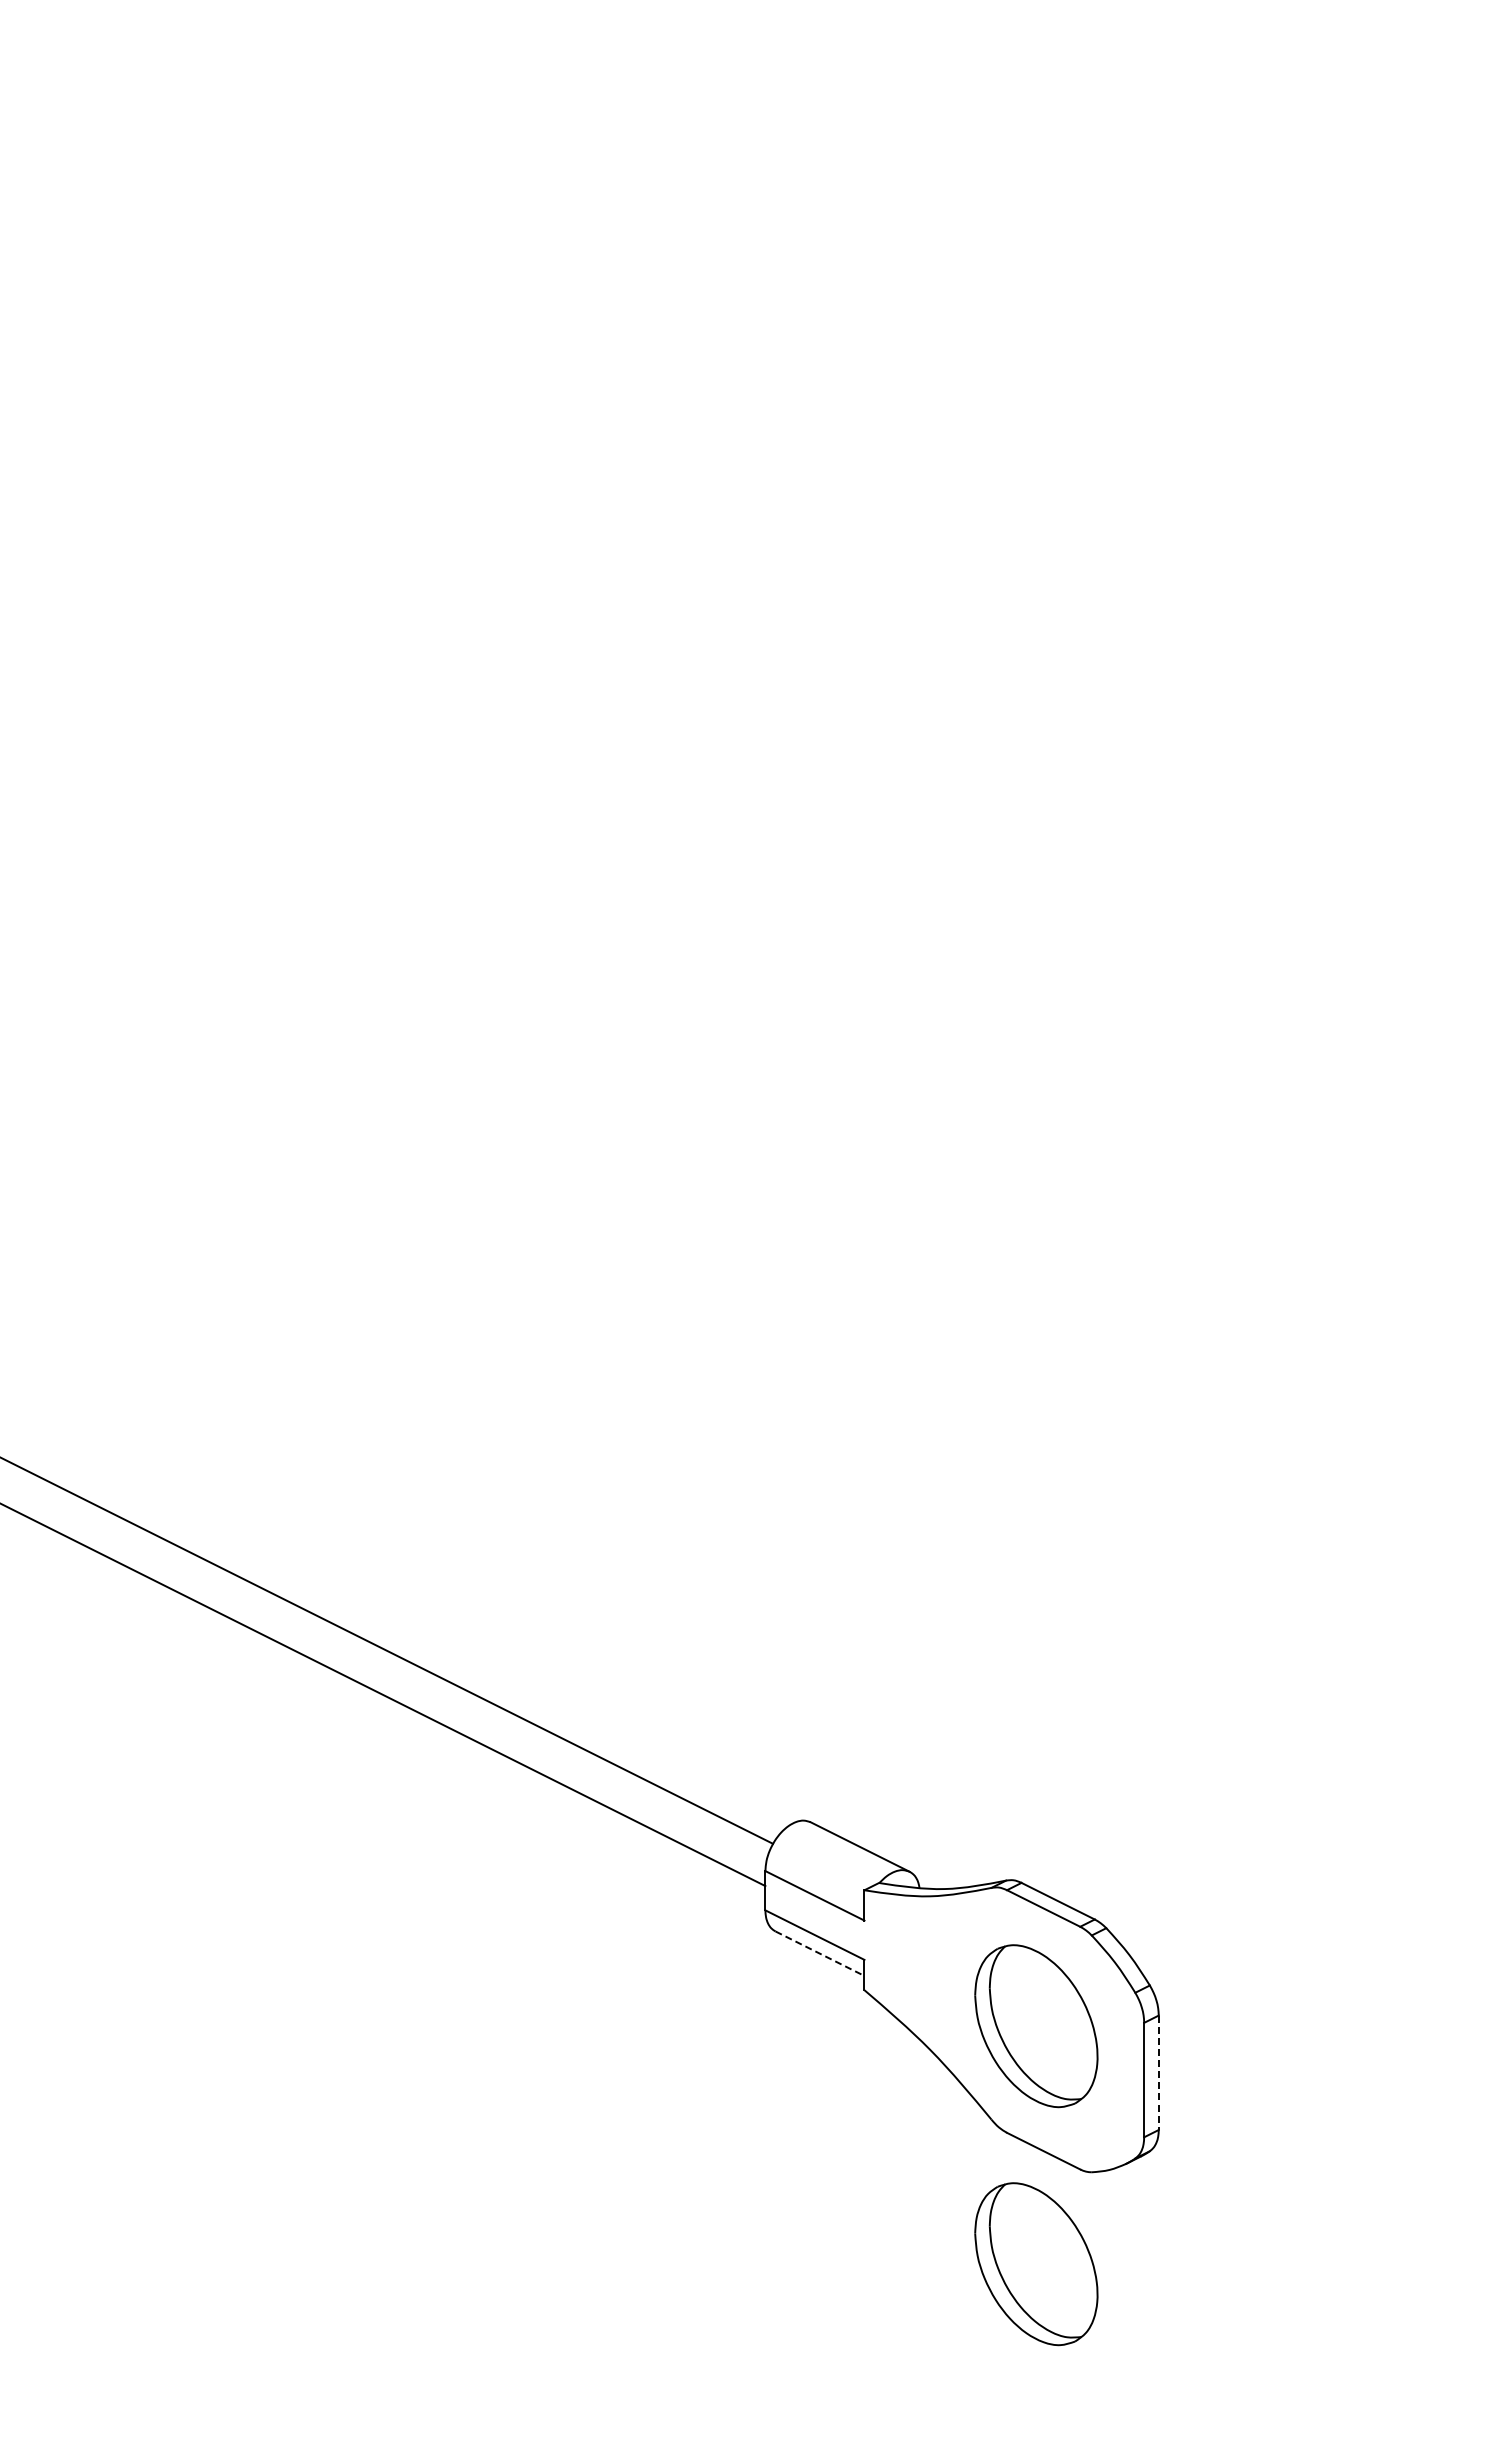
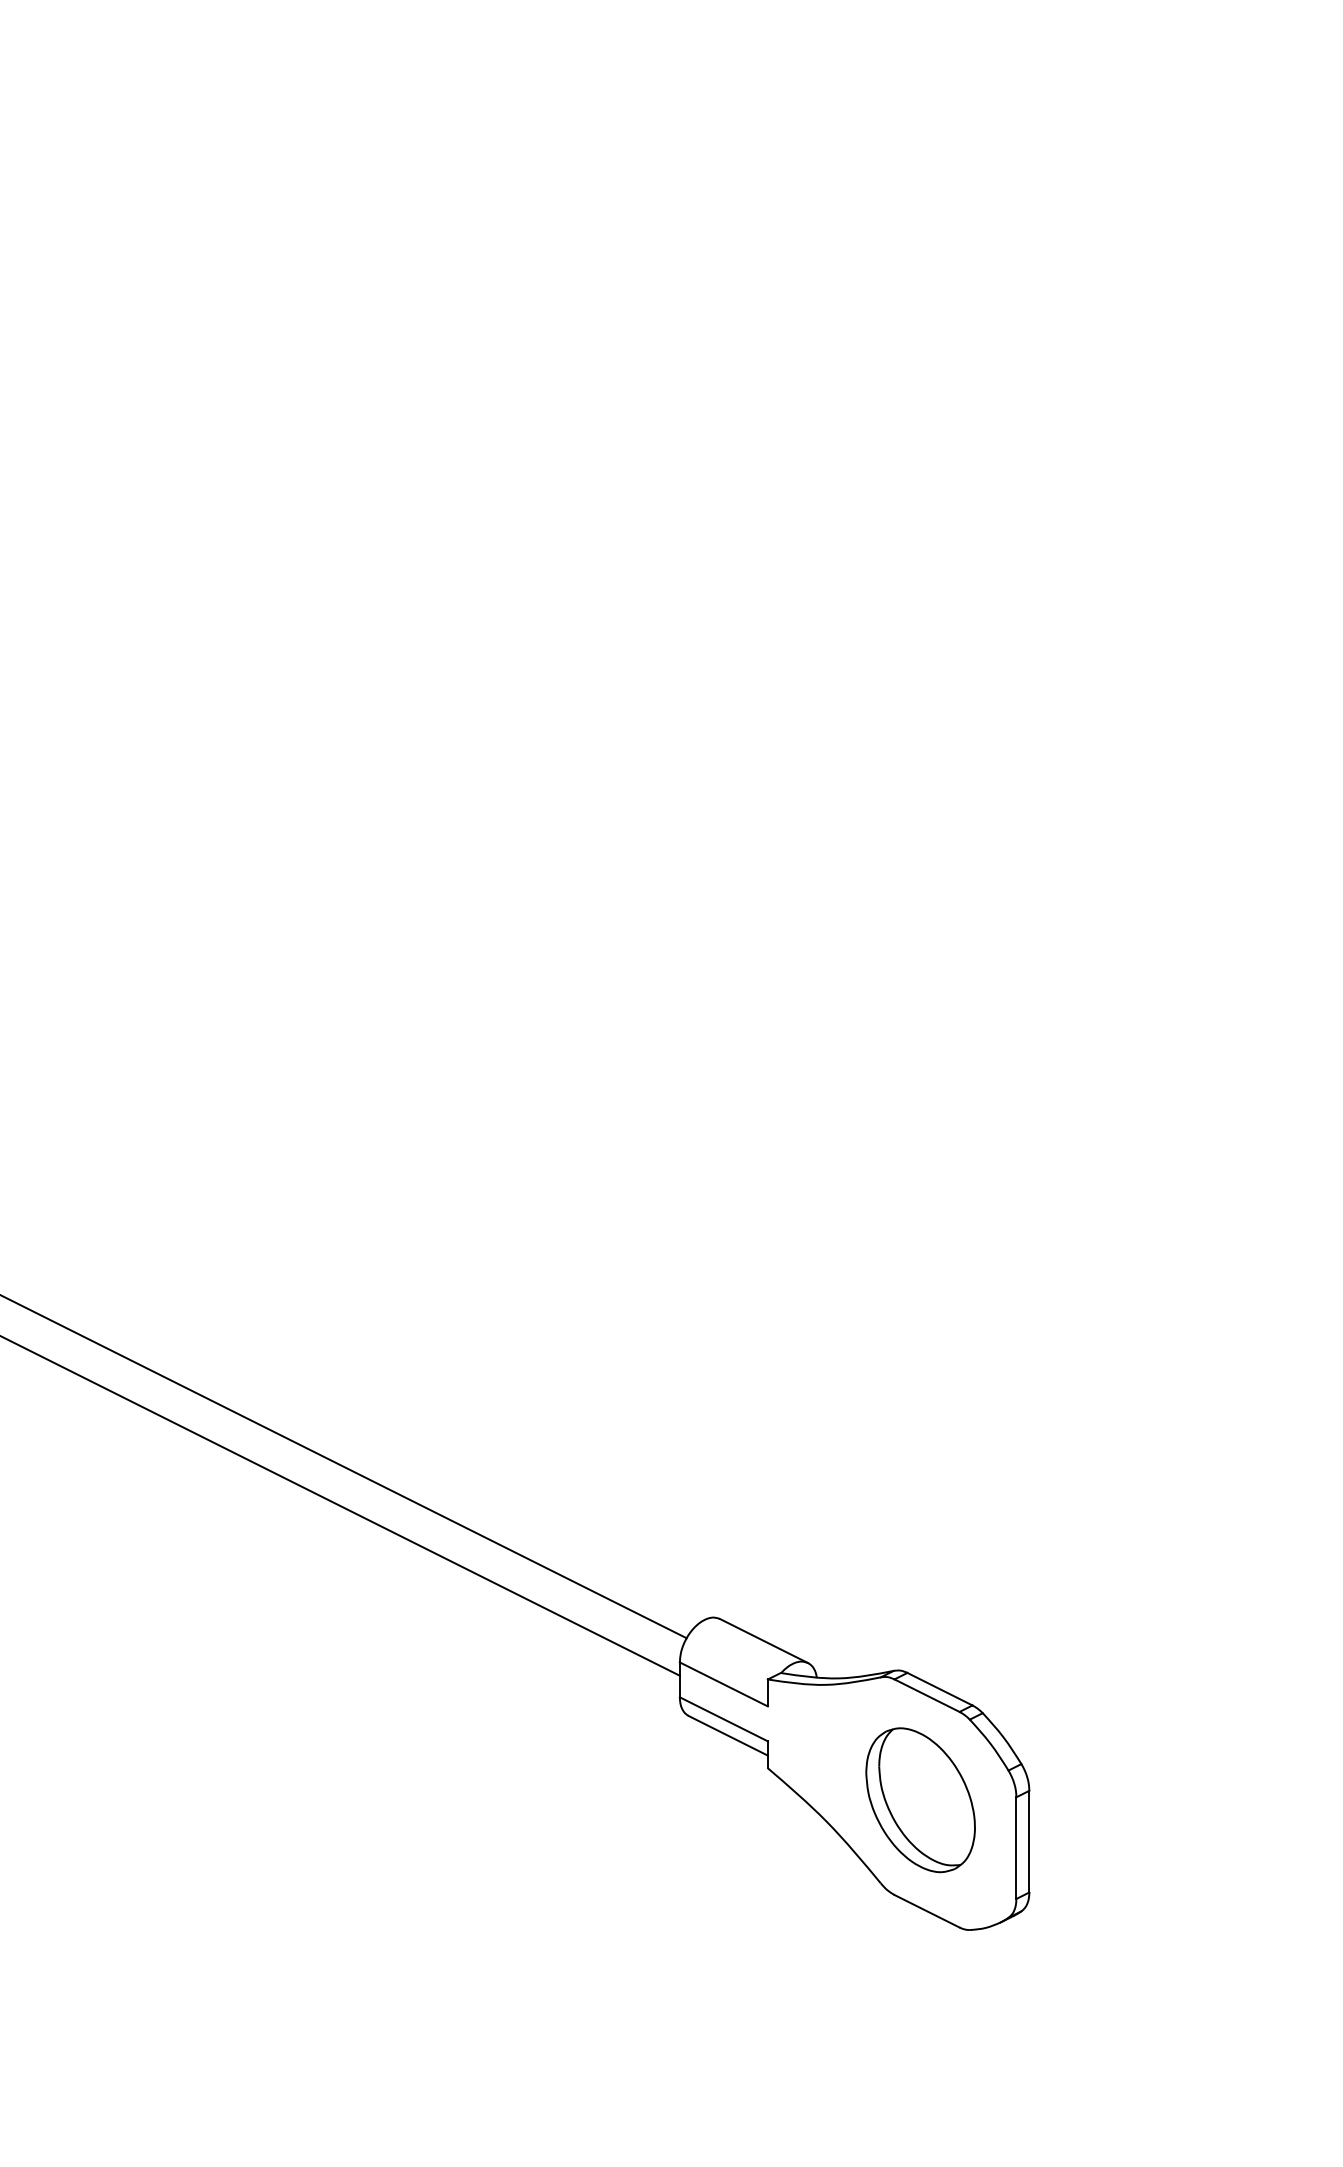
line: (820, 1953) -> (728, 1735), dashed -> solid
line: (1158, 2073) -> (1029, 1842), dashed -> solid
part: (1036, 2264) -> (920, 2011), removed

